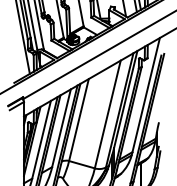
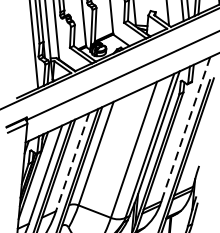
line: (146, 95) -> (186, 129), solid -> dashed
line: (61, 128) -> (72, 162), solid -> dashed

